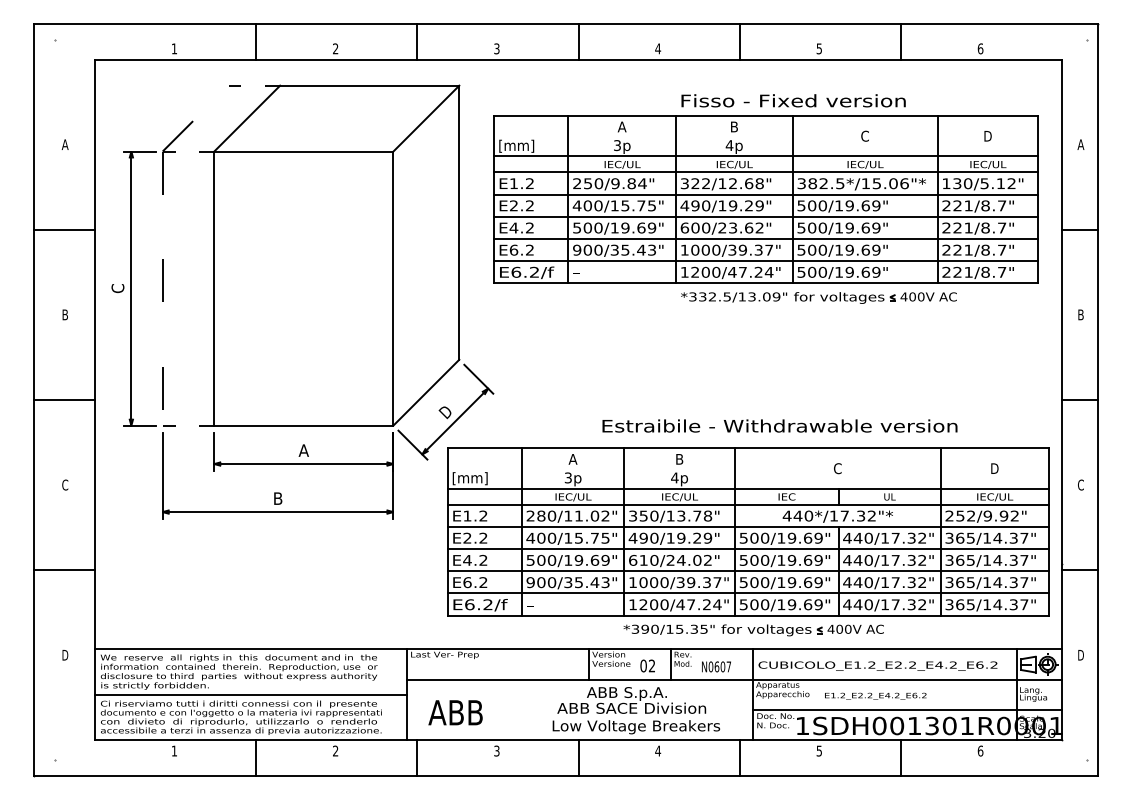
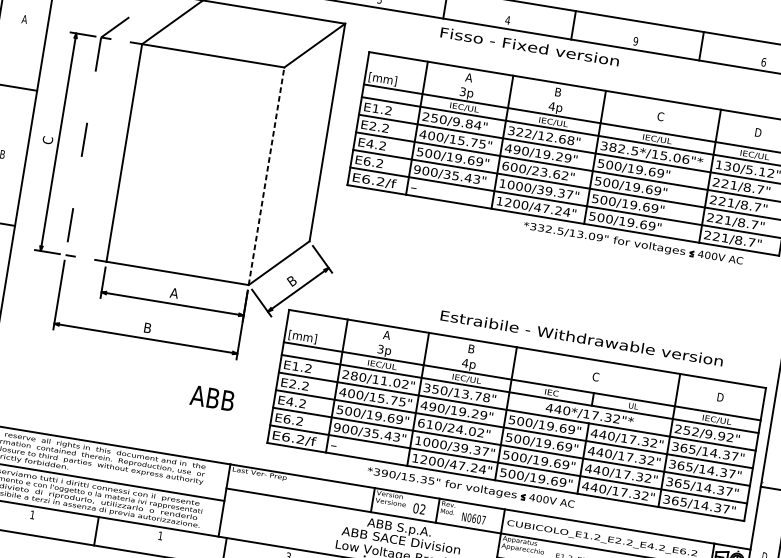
text: (819, 48) -> (635, 41), 5 -> 9
text: (793, 100) -> (529, 46), moved
line: (393, 288) -> (266, 176), solid -> dashed
part: (818, 297) -> (632, 243), moved
text: (444, 412) -> (290, 281), D -> B
text: (779, 425) -> (581, 337), moved
part: (753, 630) -> (470, 488), moved
text: (455, 712) -> (212, 398), moved
text: (335, 750) -> (160, 535), 2 -> 1

